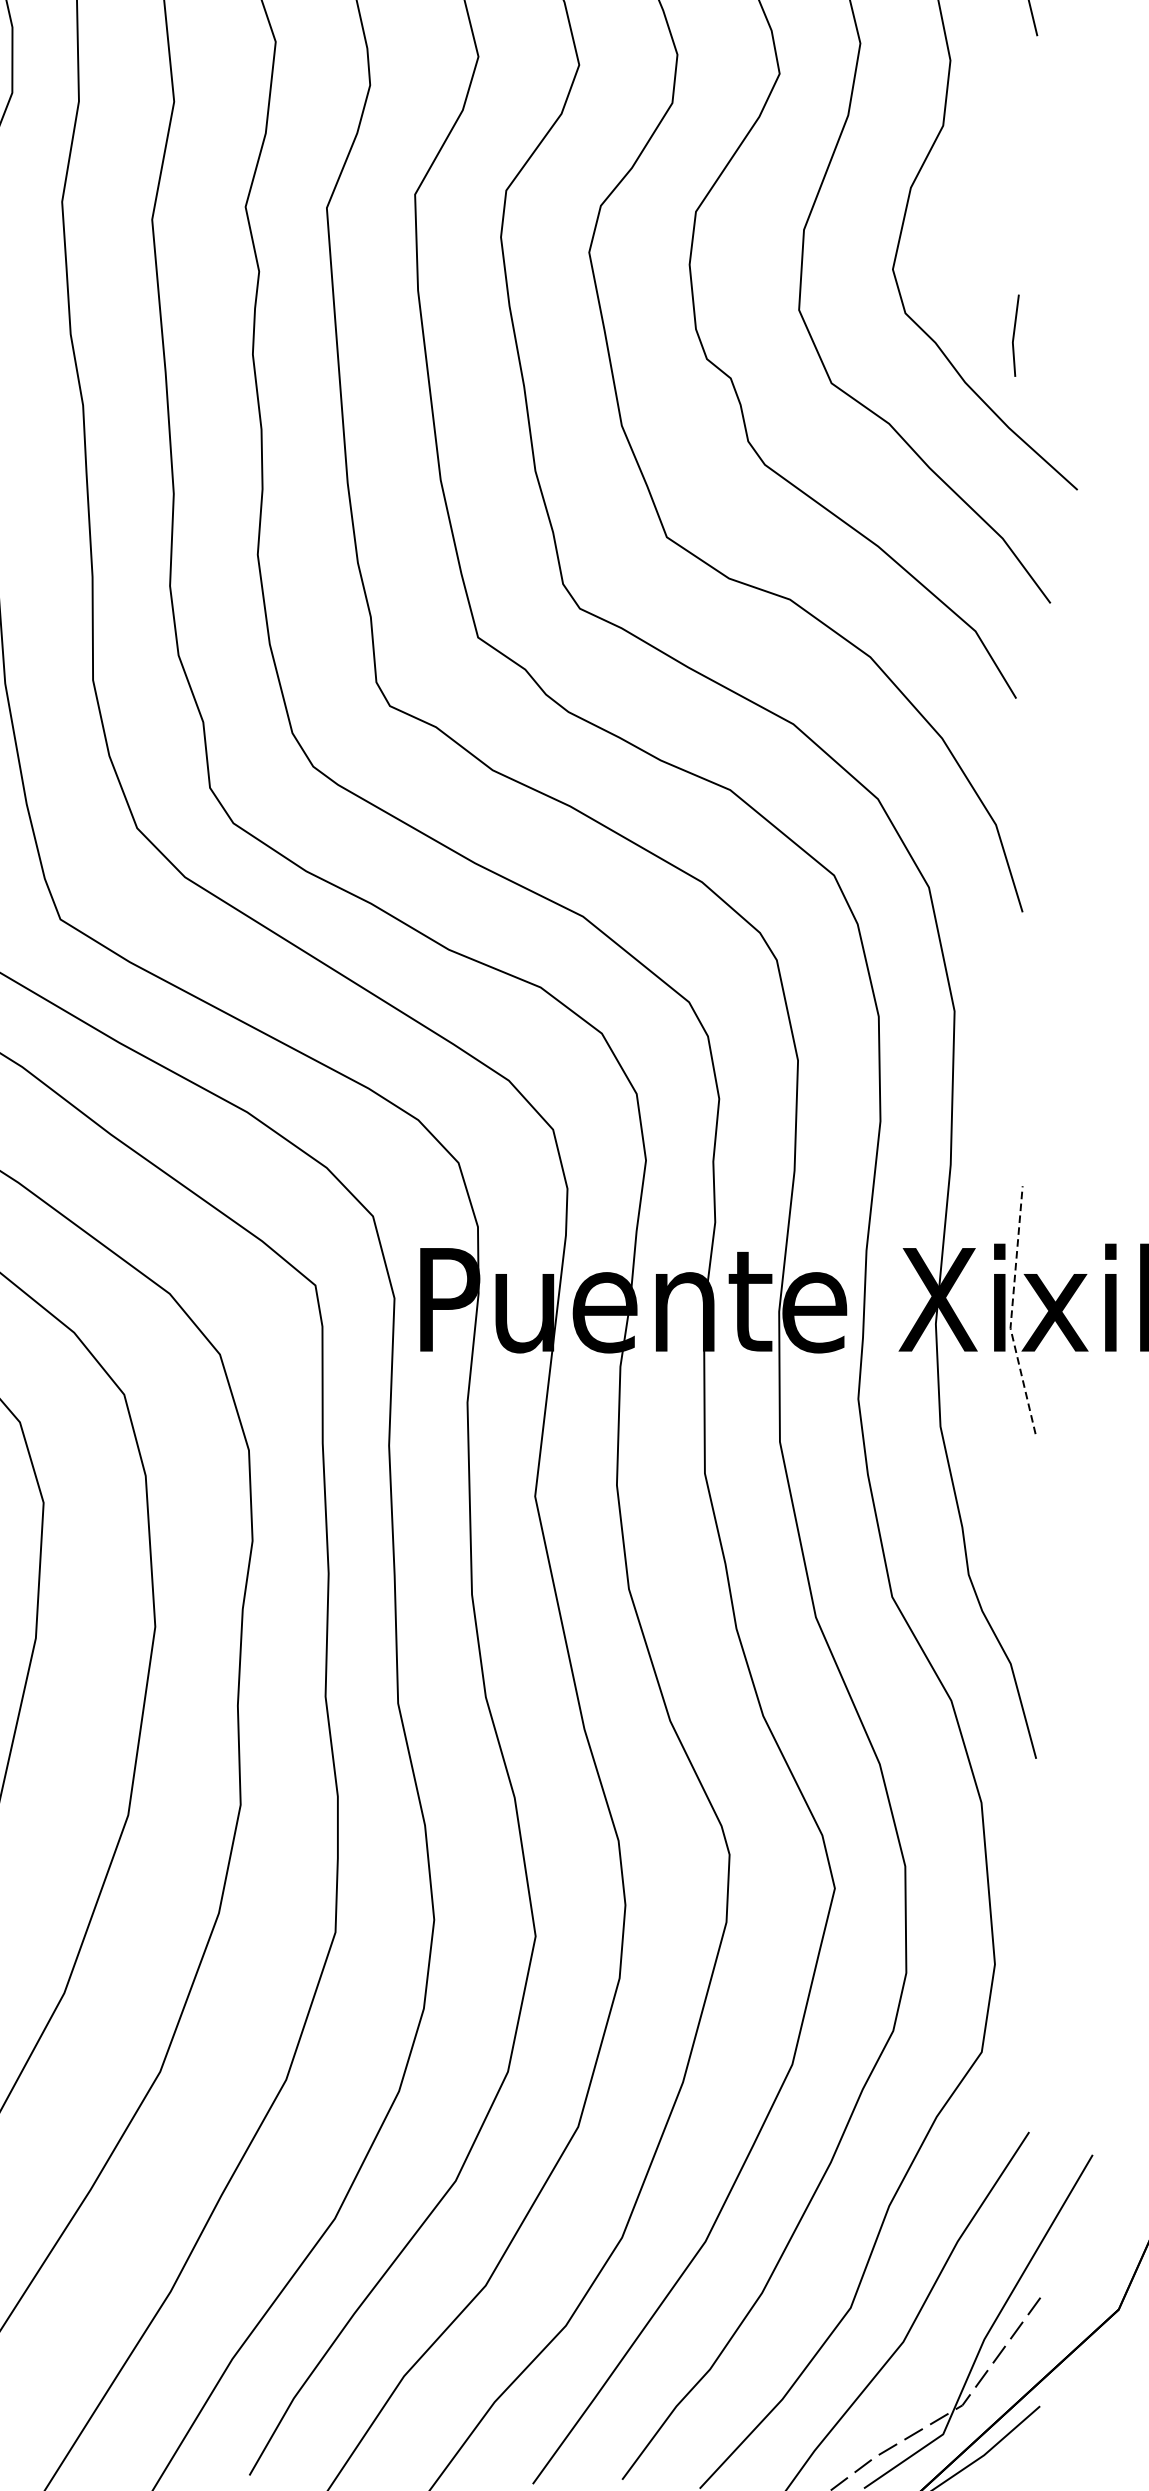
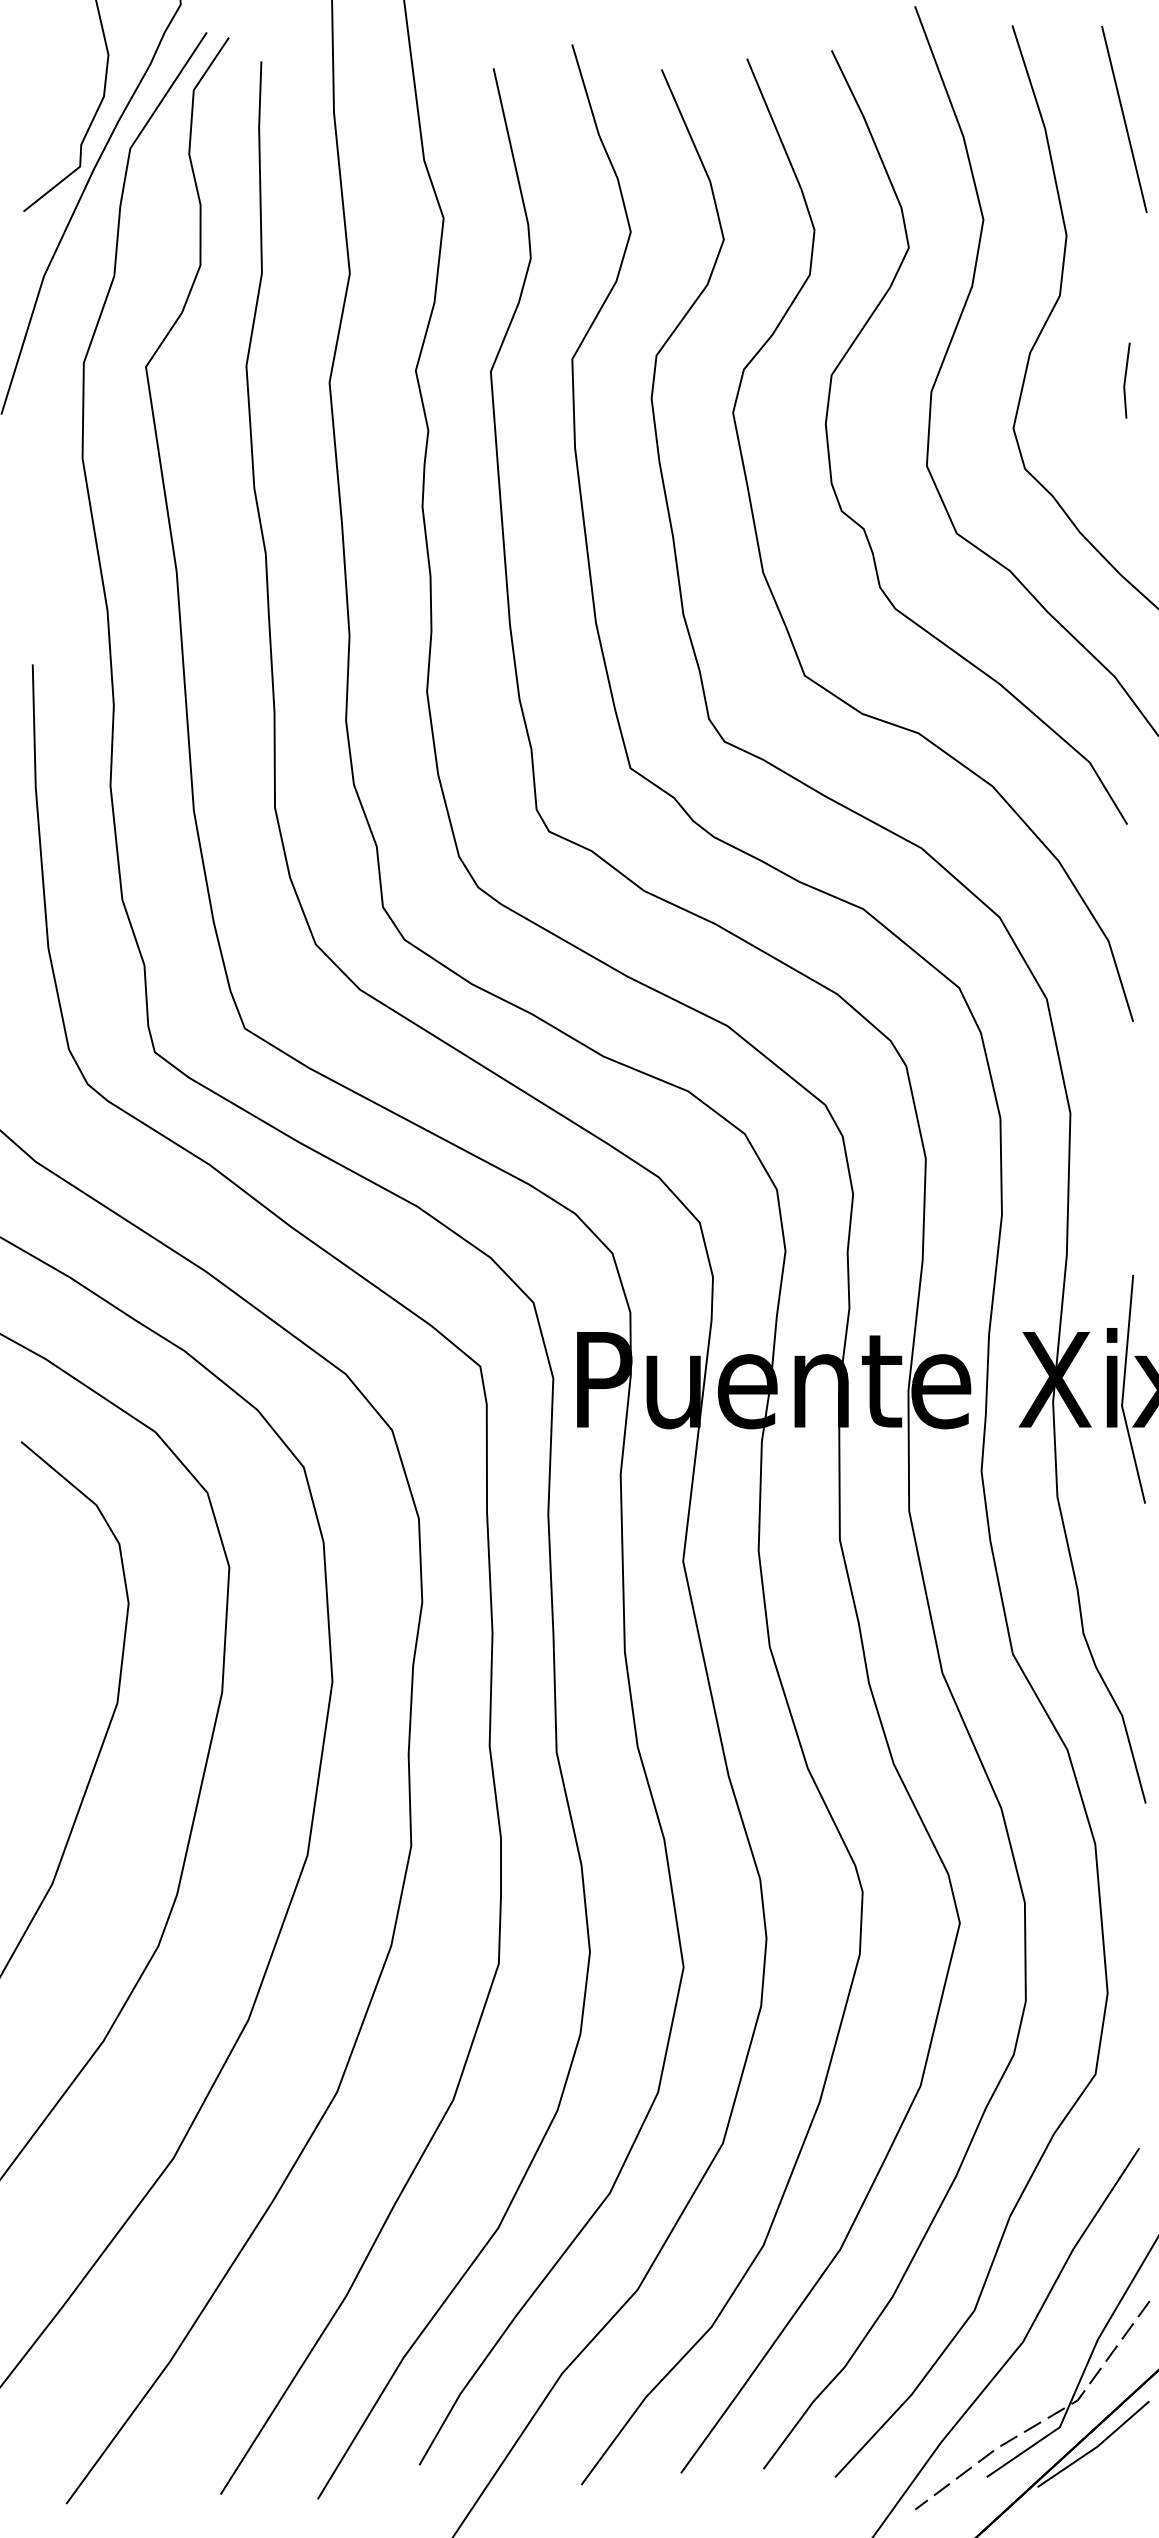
line: (1014, 335) -> (1125, 380), moved
line: (1012, 1312) -> (1123, 1391), dashed -> solid

